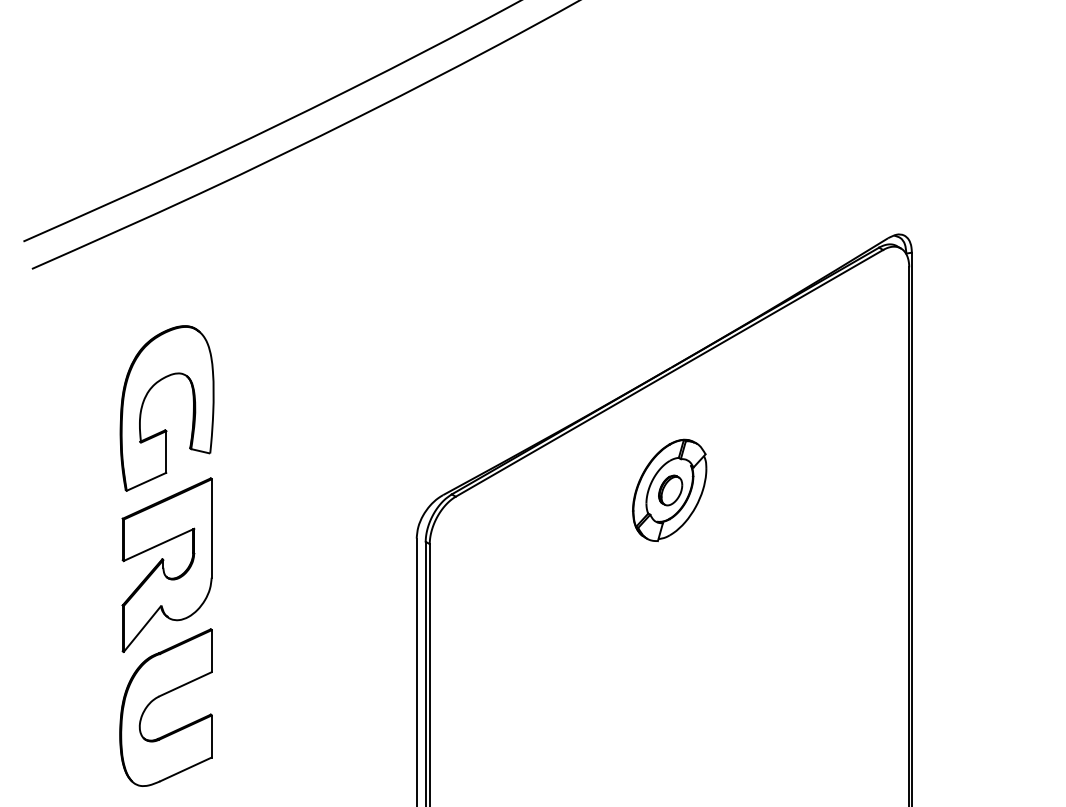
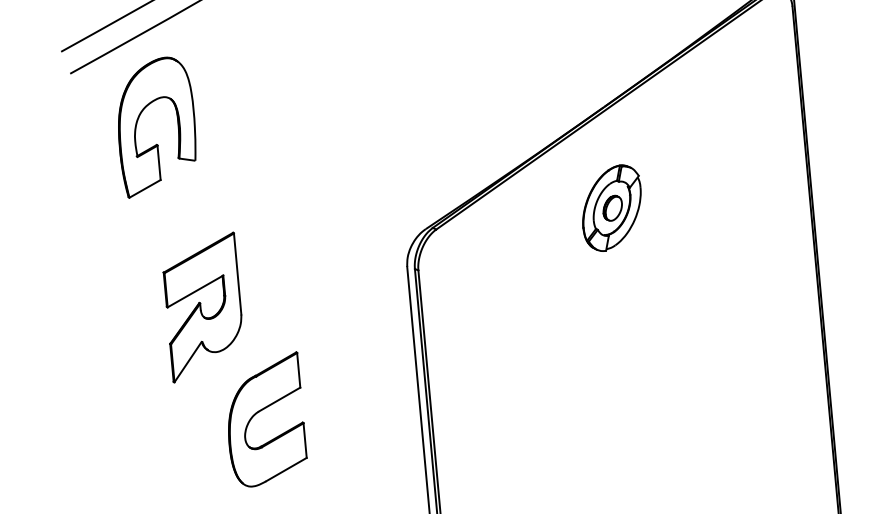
part: (165, 429) -> (156, 144), moved
part: (159, 697) -> (259, 412), moved

